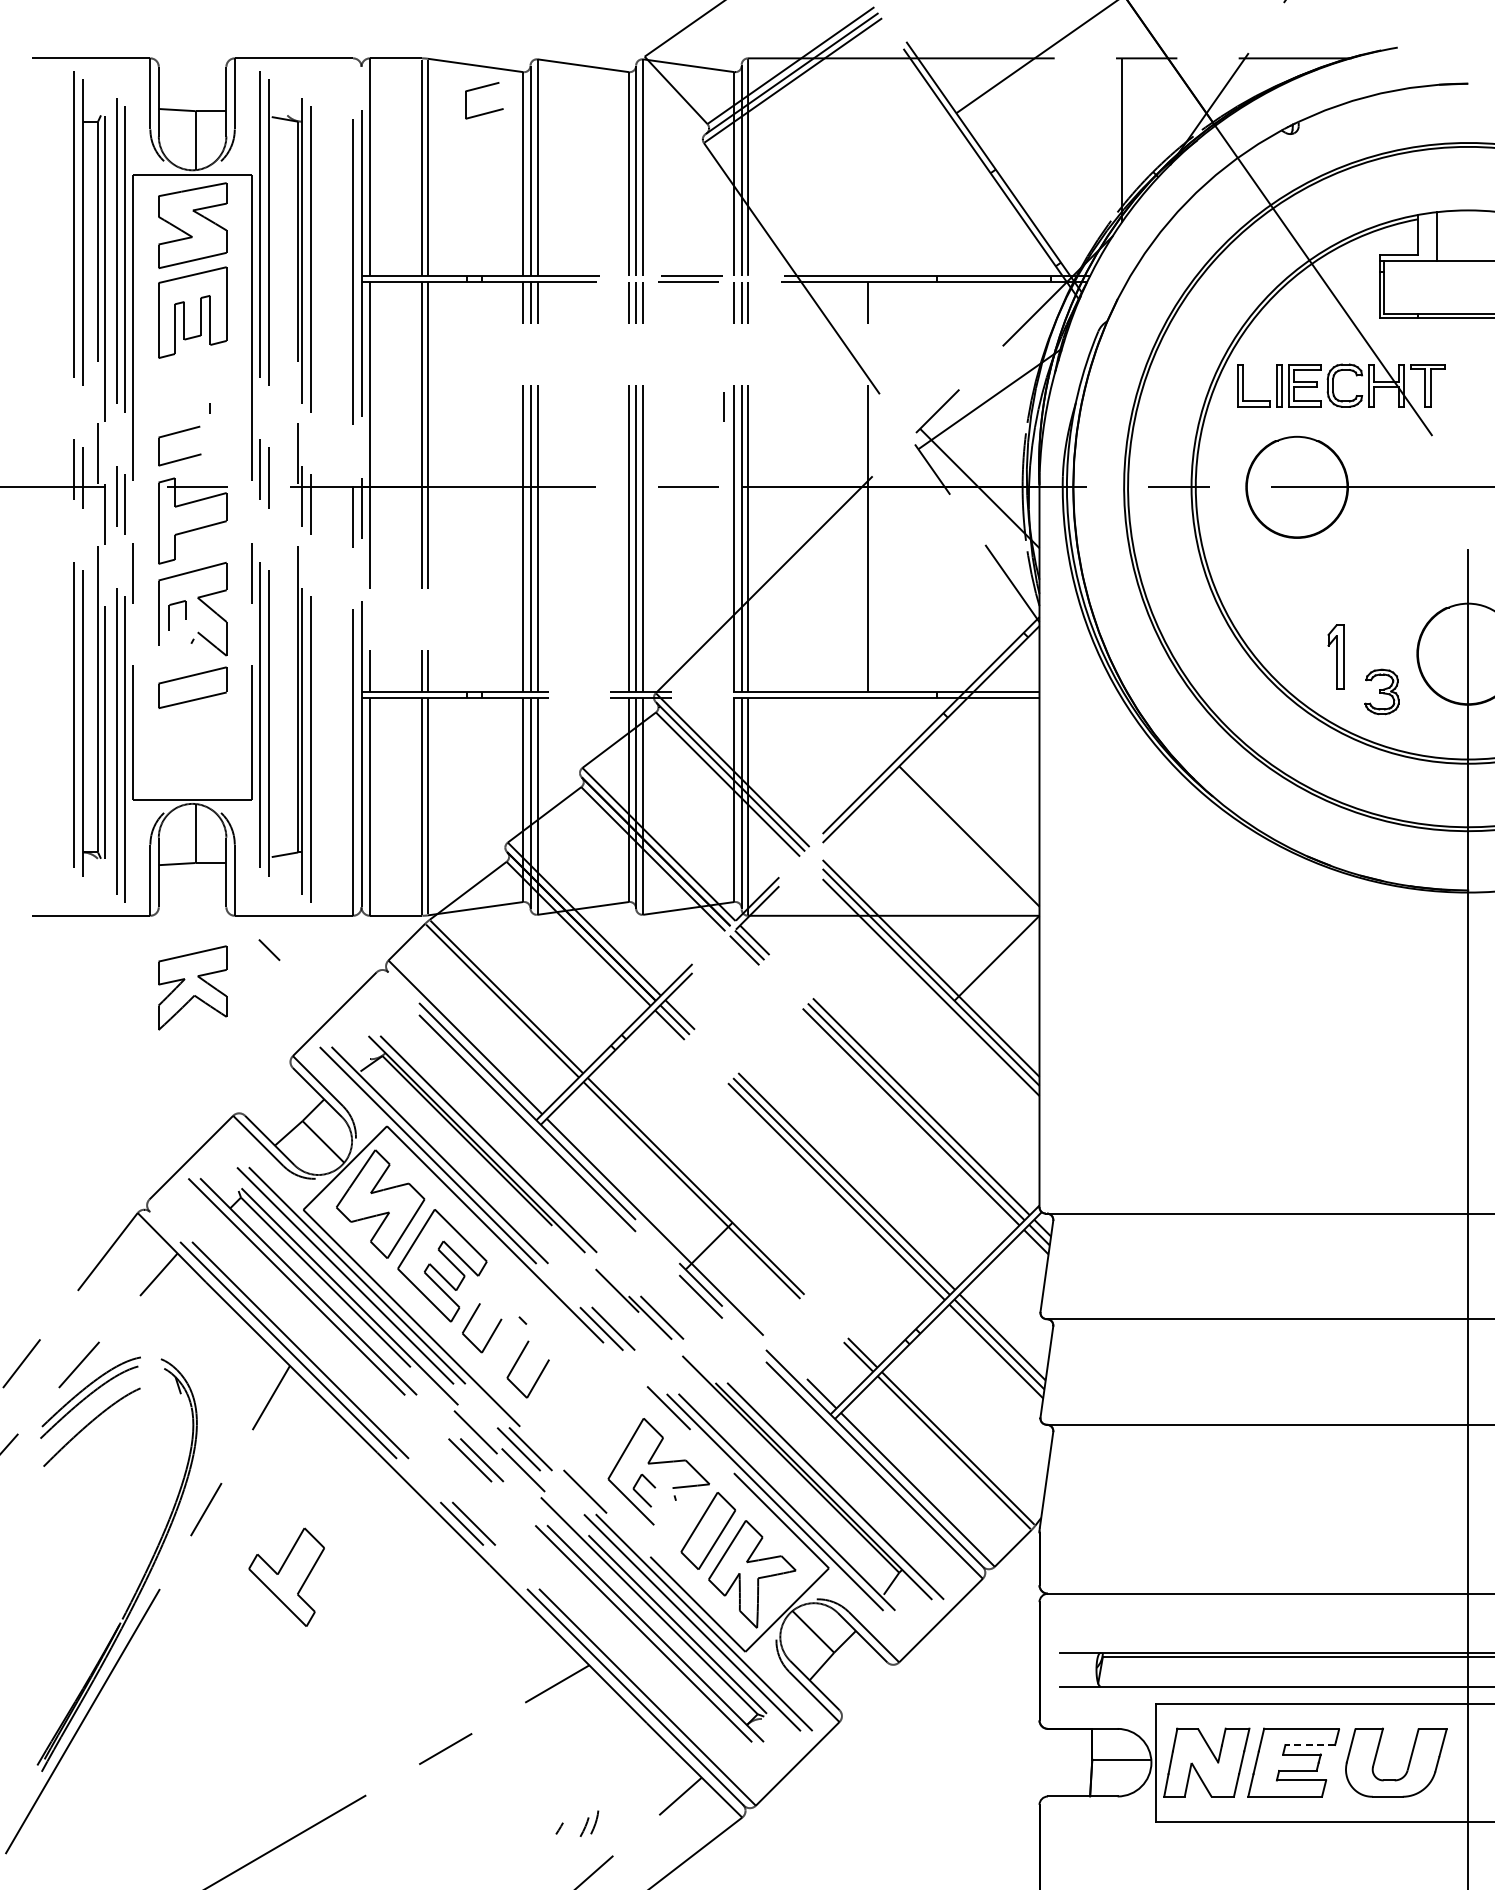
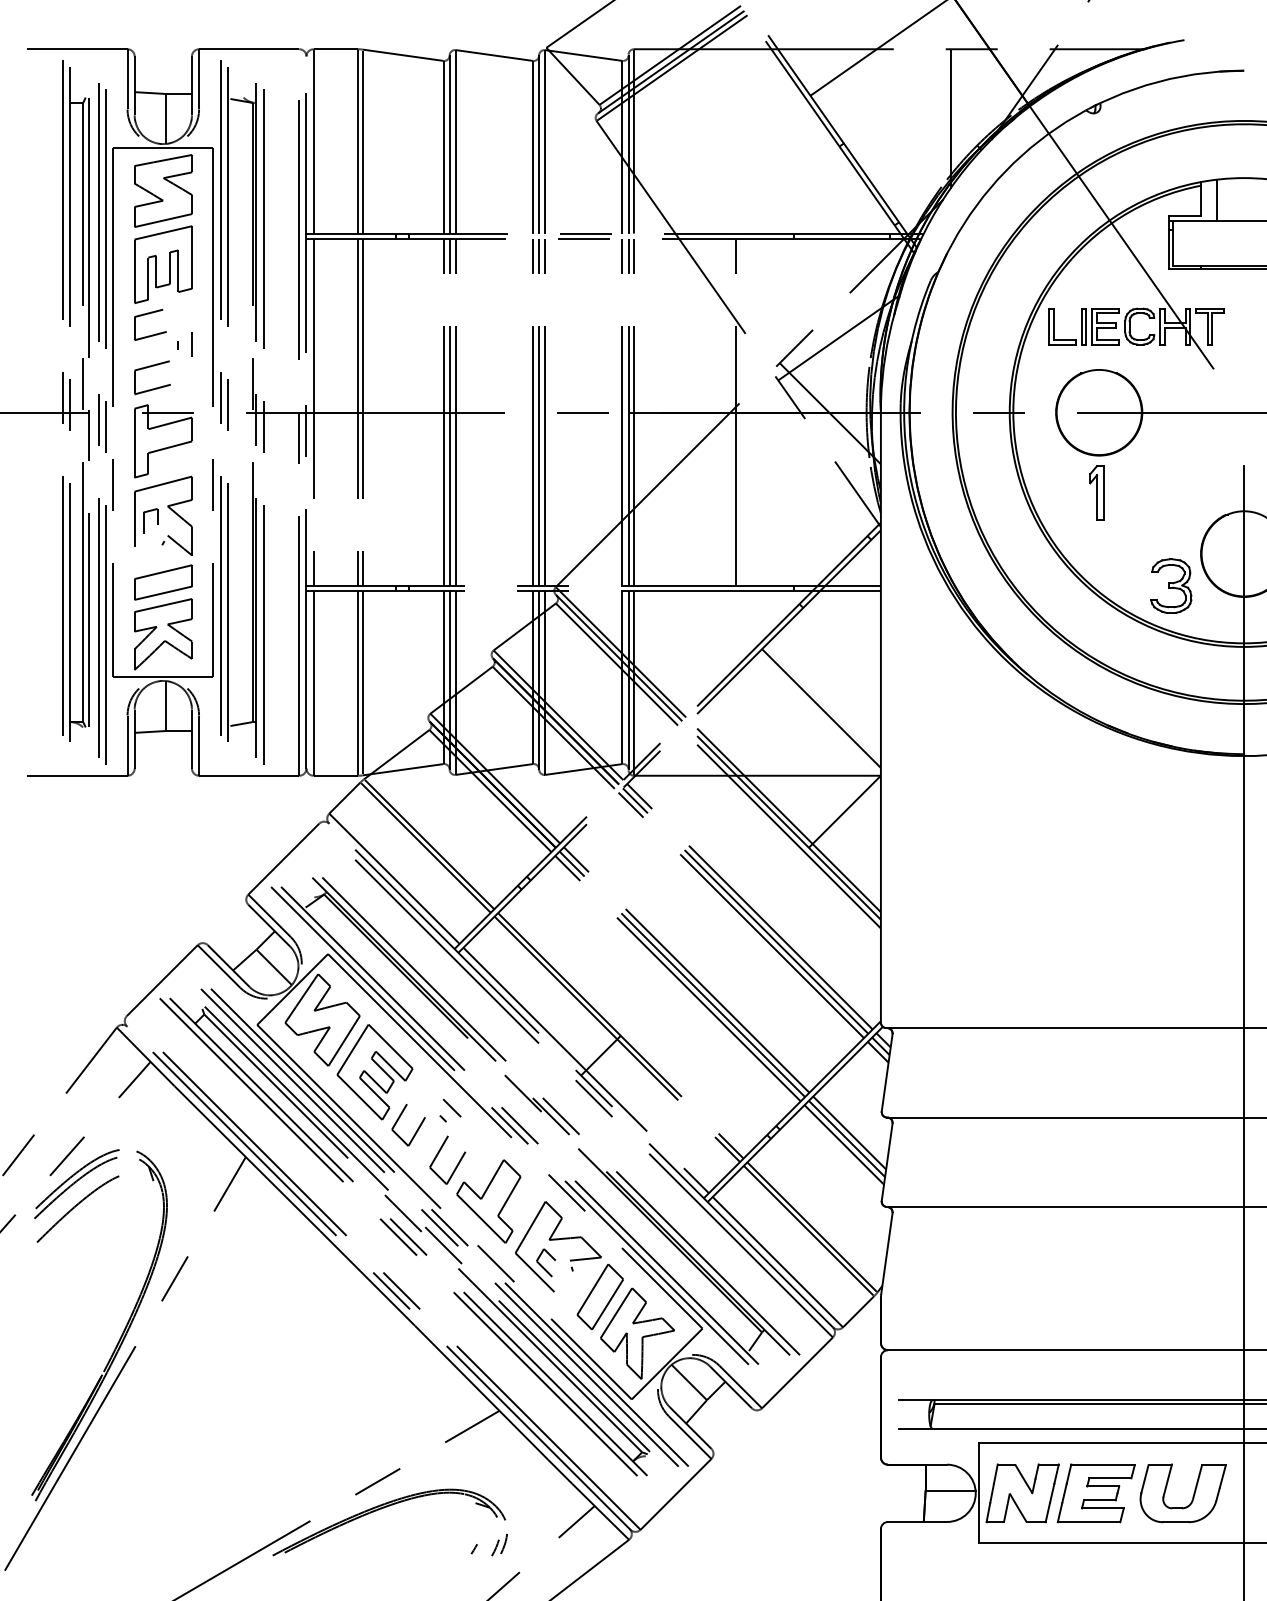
part: (488, 111) -> (153, 334), moved
line: (723, 406) -> (192, 344), moved
part: (1335, 656) -> (1096, 492), moved
part: (1381, 691) -> (1170, 585), size x1.43
line: (269, 949) -> (452, 1107), moved
part: (192, 987) -> (163, 634), moved
part: (286, 1576) -> (488, 1200), moved
line: (1310, 1745) -> (1110, 1478), dashed -> solid
part: (453, 1780) -> (384, 1508), added

